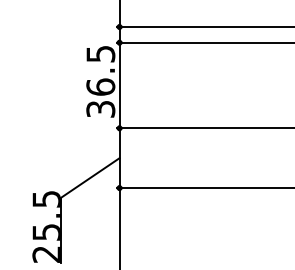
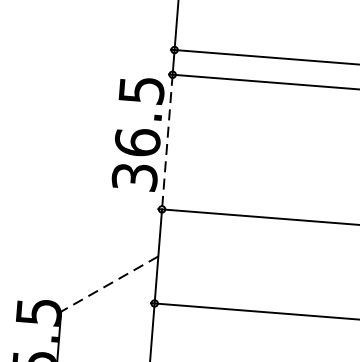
line: (119, 85) -> (167, 142), solid -> dashed
line: (89, 178) -> (108, 284), solid -> dashed

